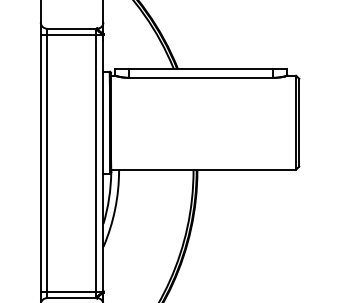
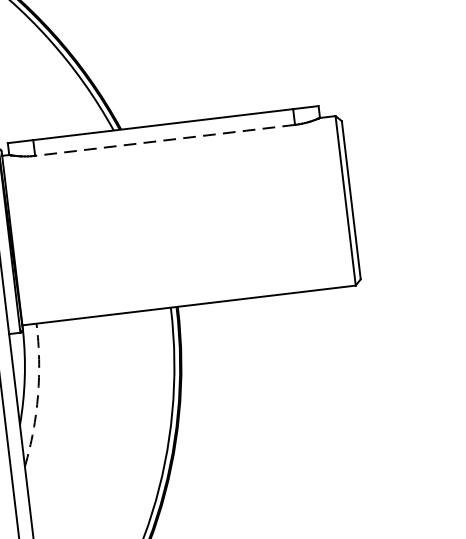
line: (200, 77) -> (163, 139), solid -> dashed
arc: (115, 209) -> (38, 396), solid -> dashed

